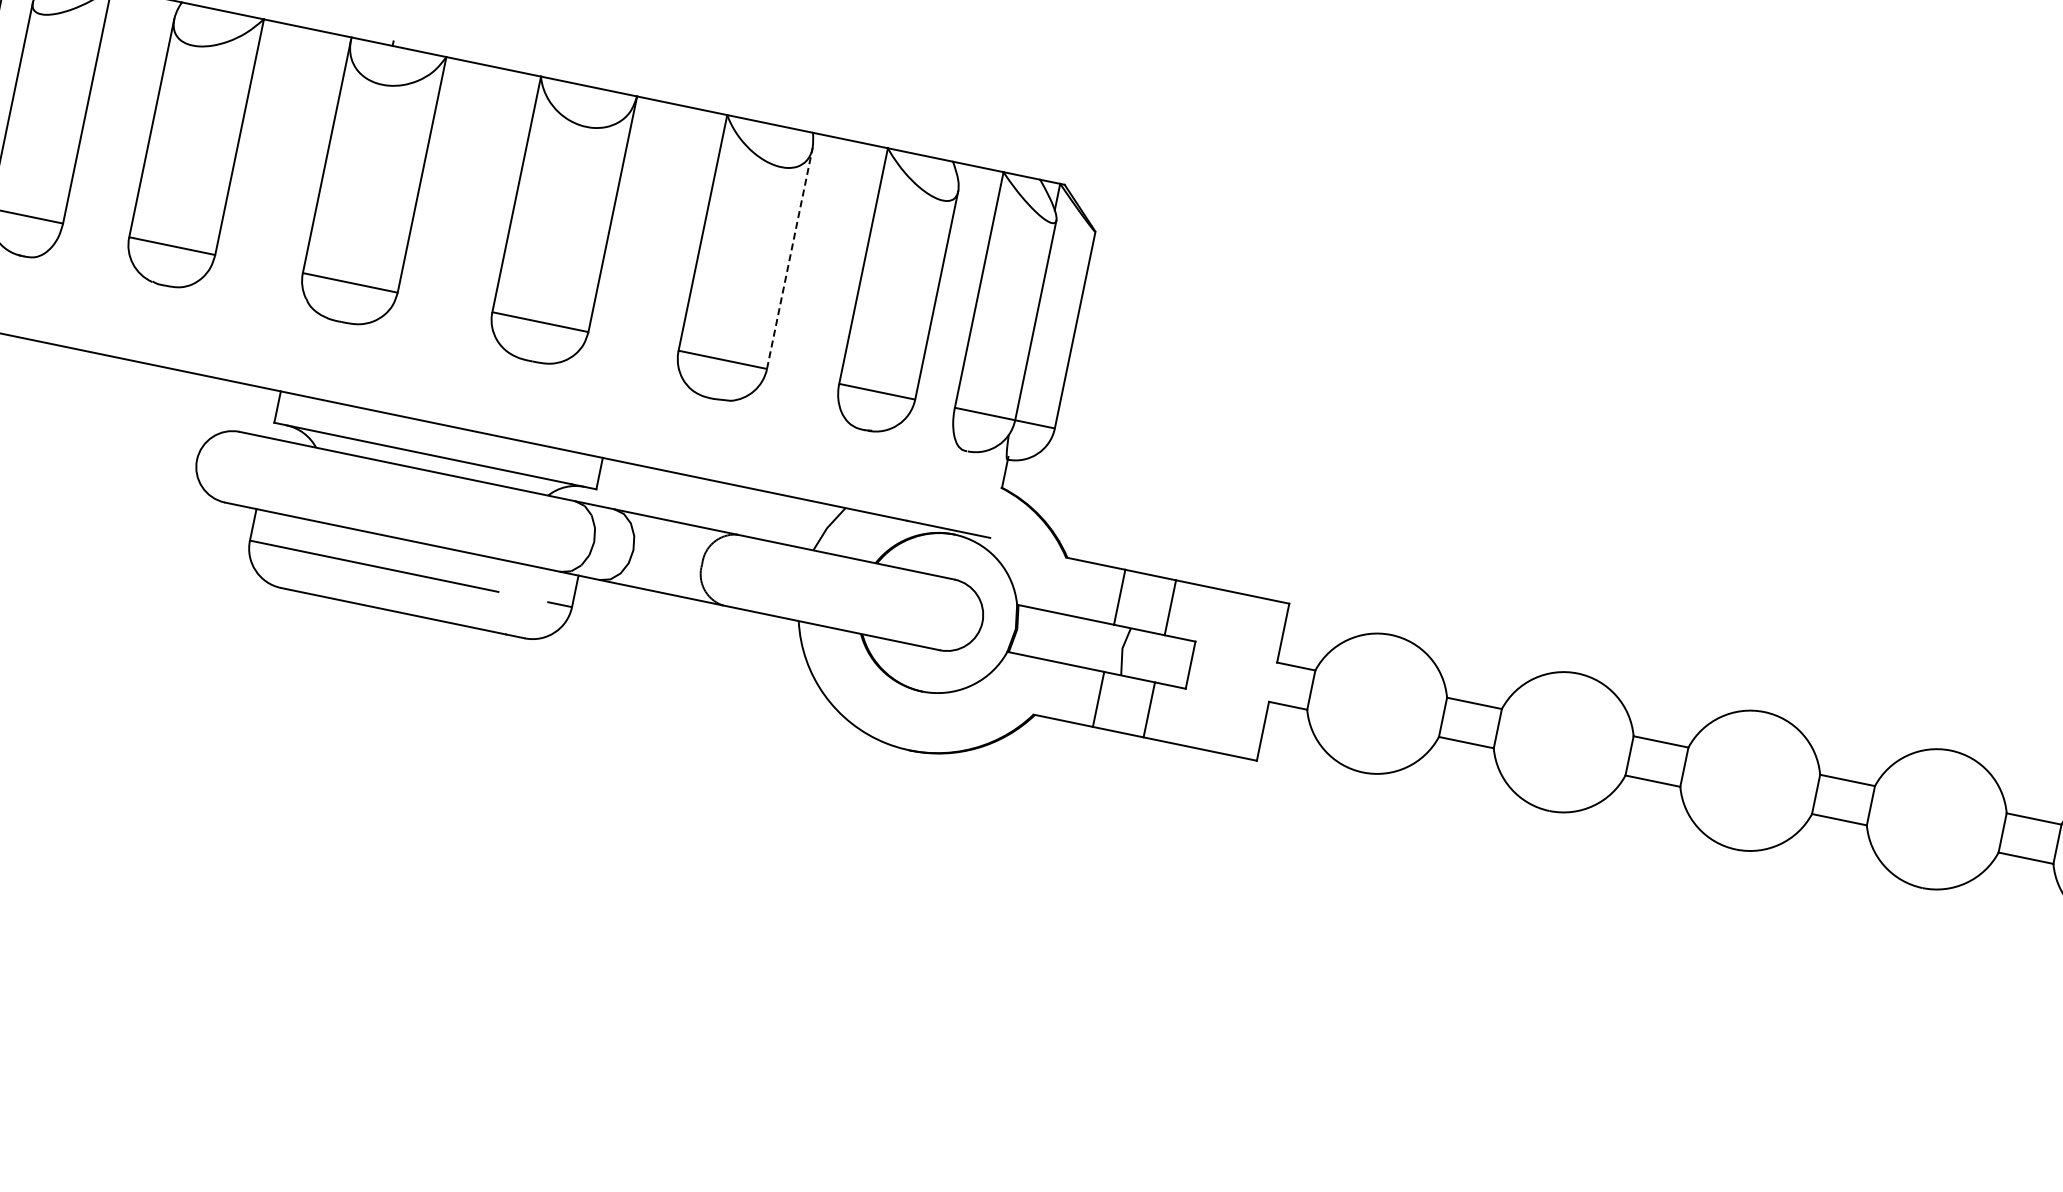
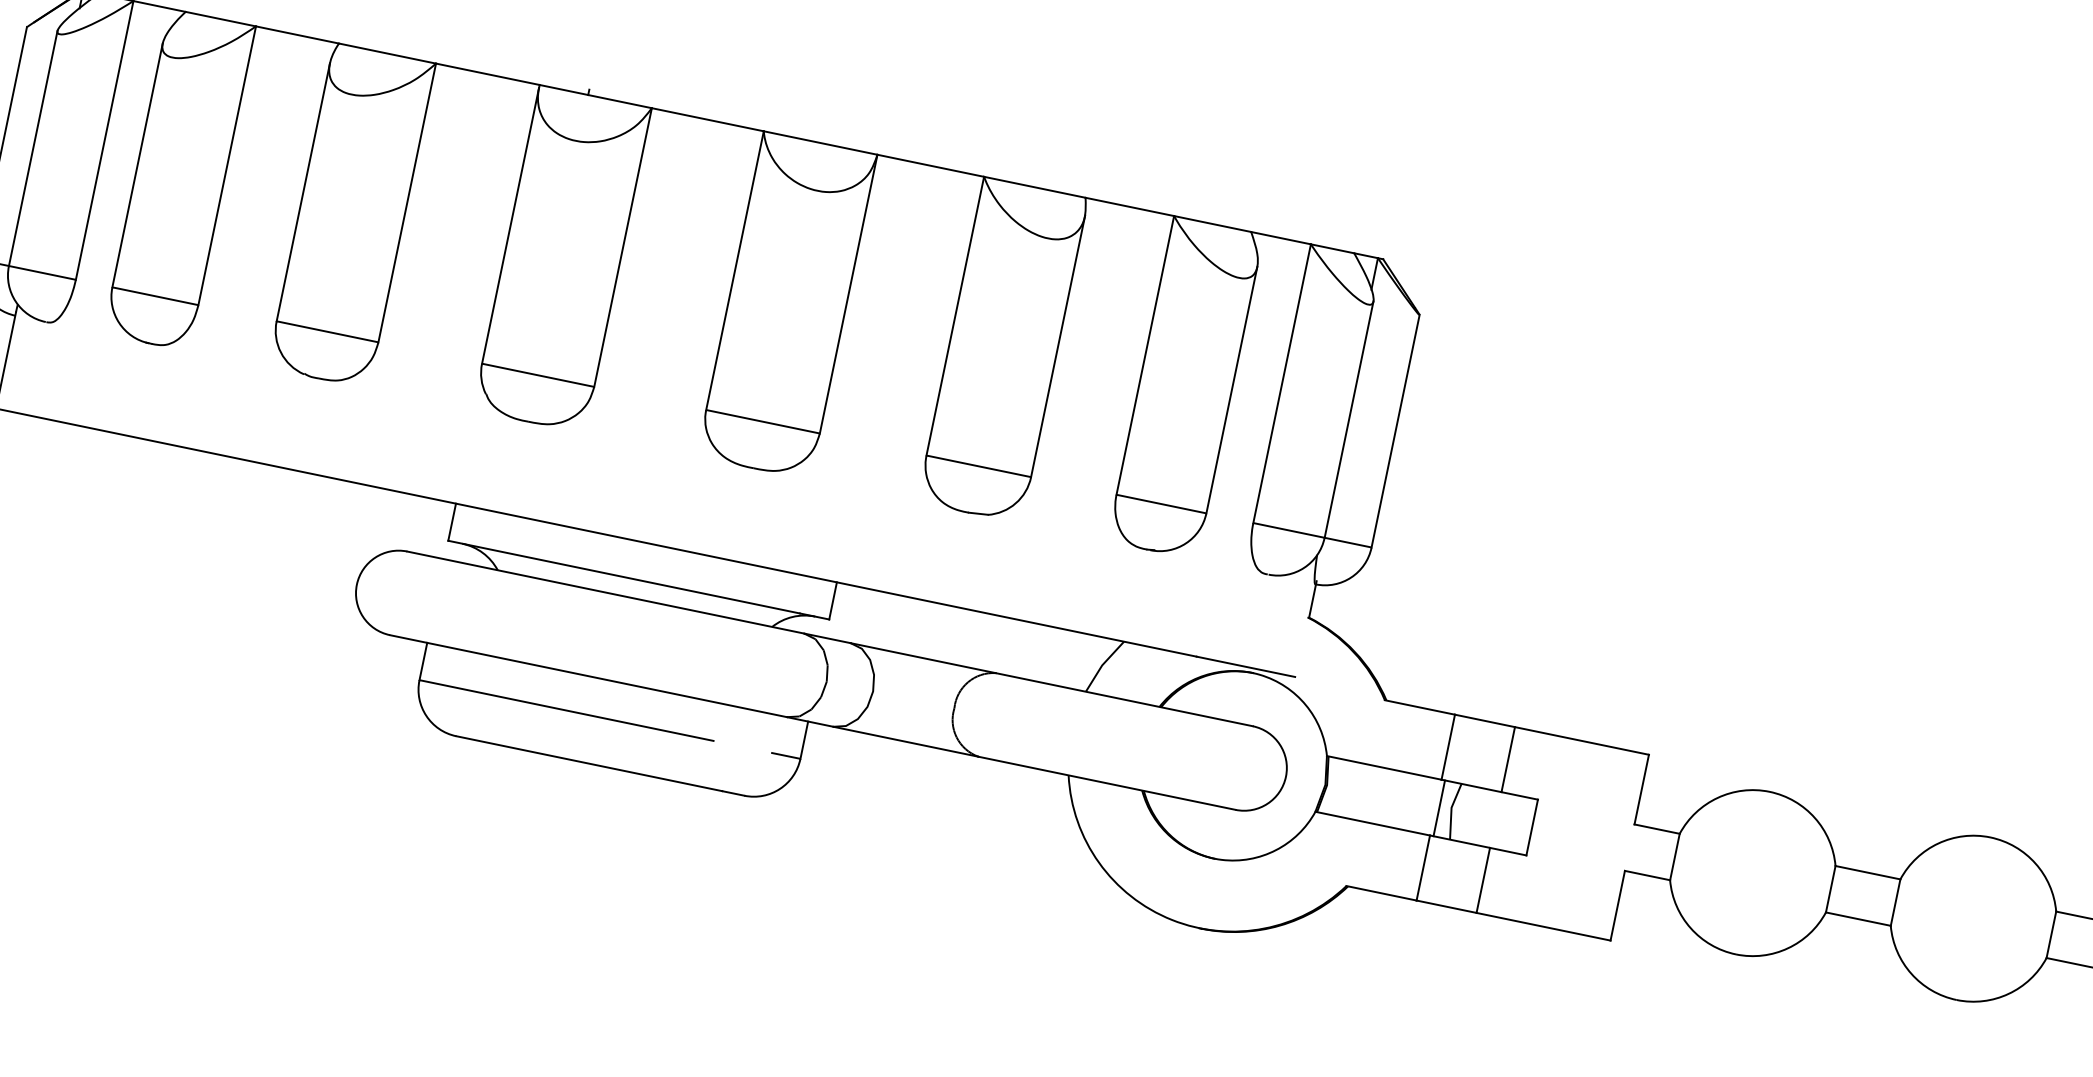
line: (789, 258) -> (1057, 346), dashed -> solid
line: (1111, 648) -> (1438, 807), added

